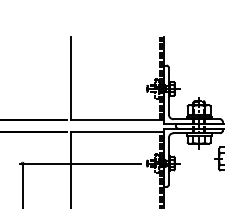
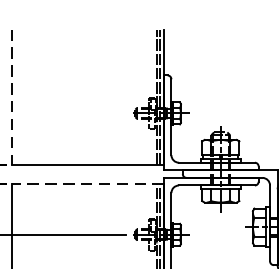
line: (70, 78) -> (11, 96), solid -> dashed
line: (117, 132) -> (87, 184), solid -> dashed

